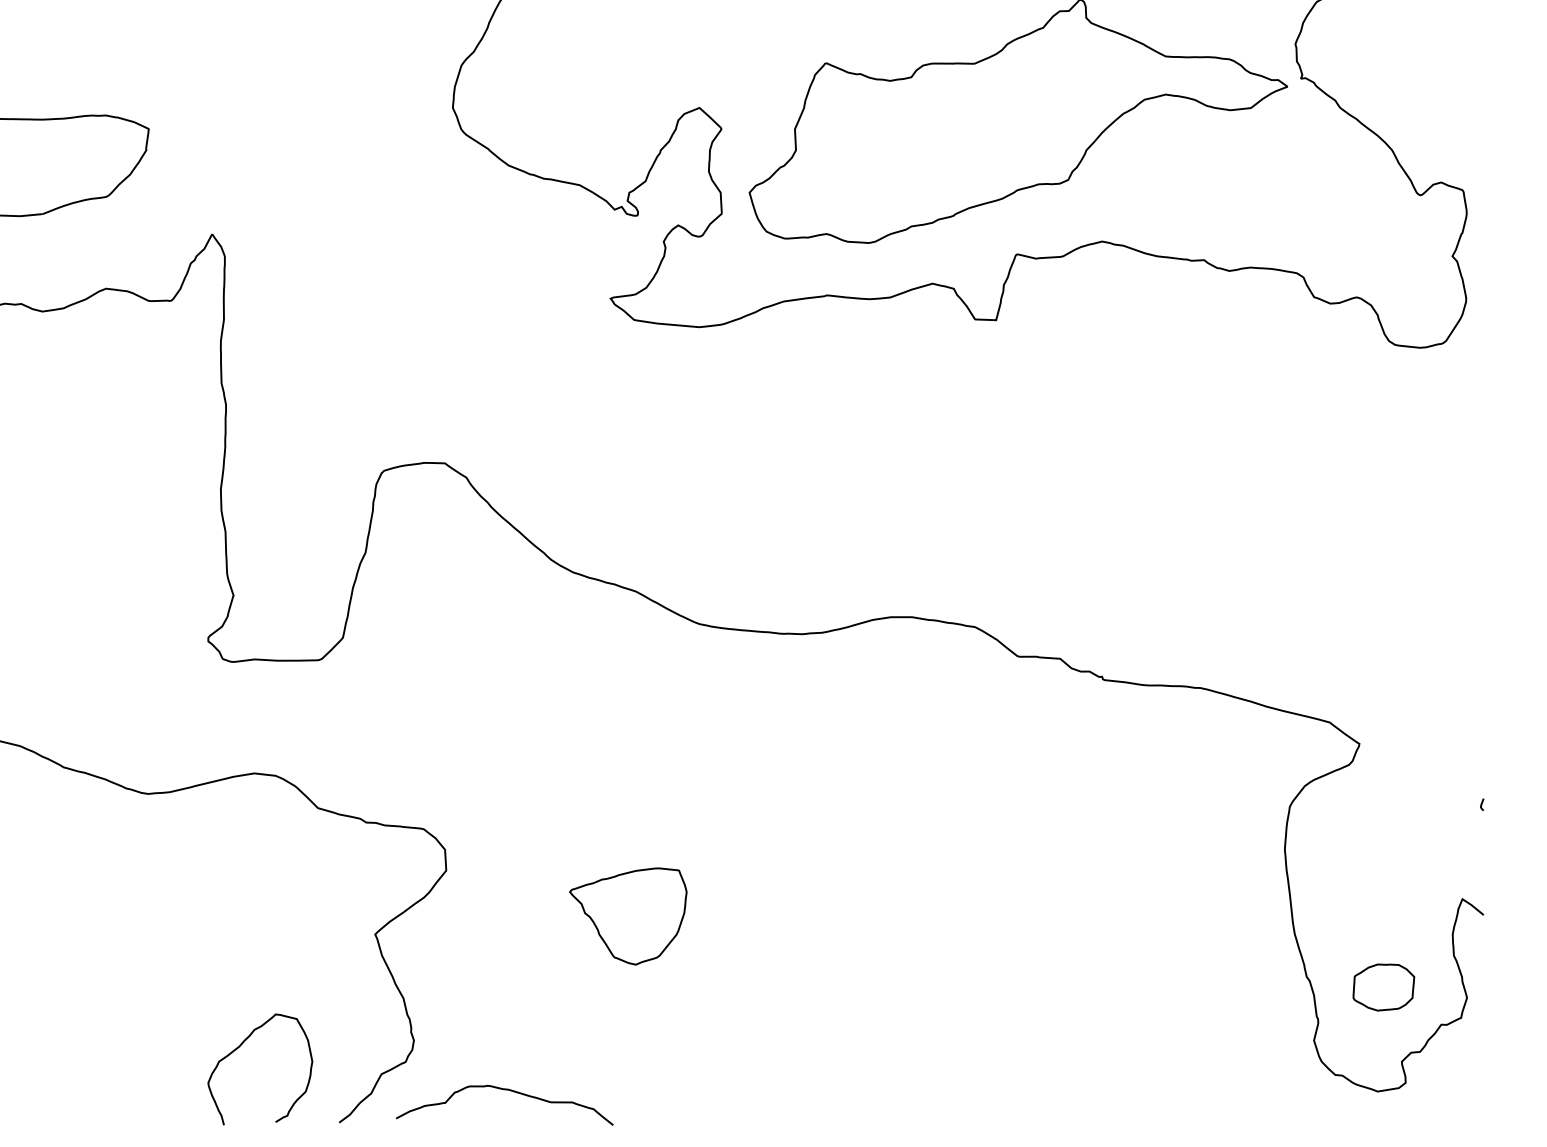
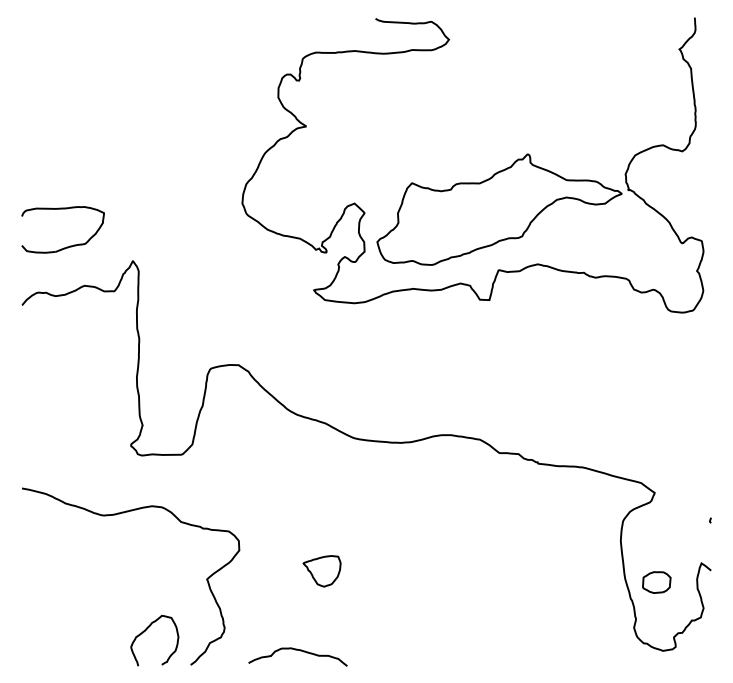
part: (626, 916) -> (321, 571), size x0.7
part: (1383, 987) -> (656, 582), moved
curve: (510, 1092) -> (300, 651), moved

